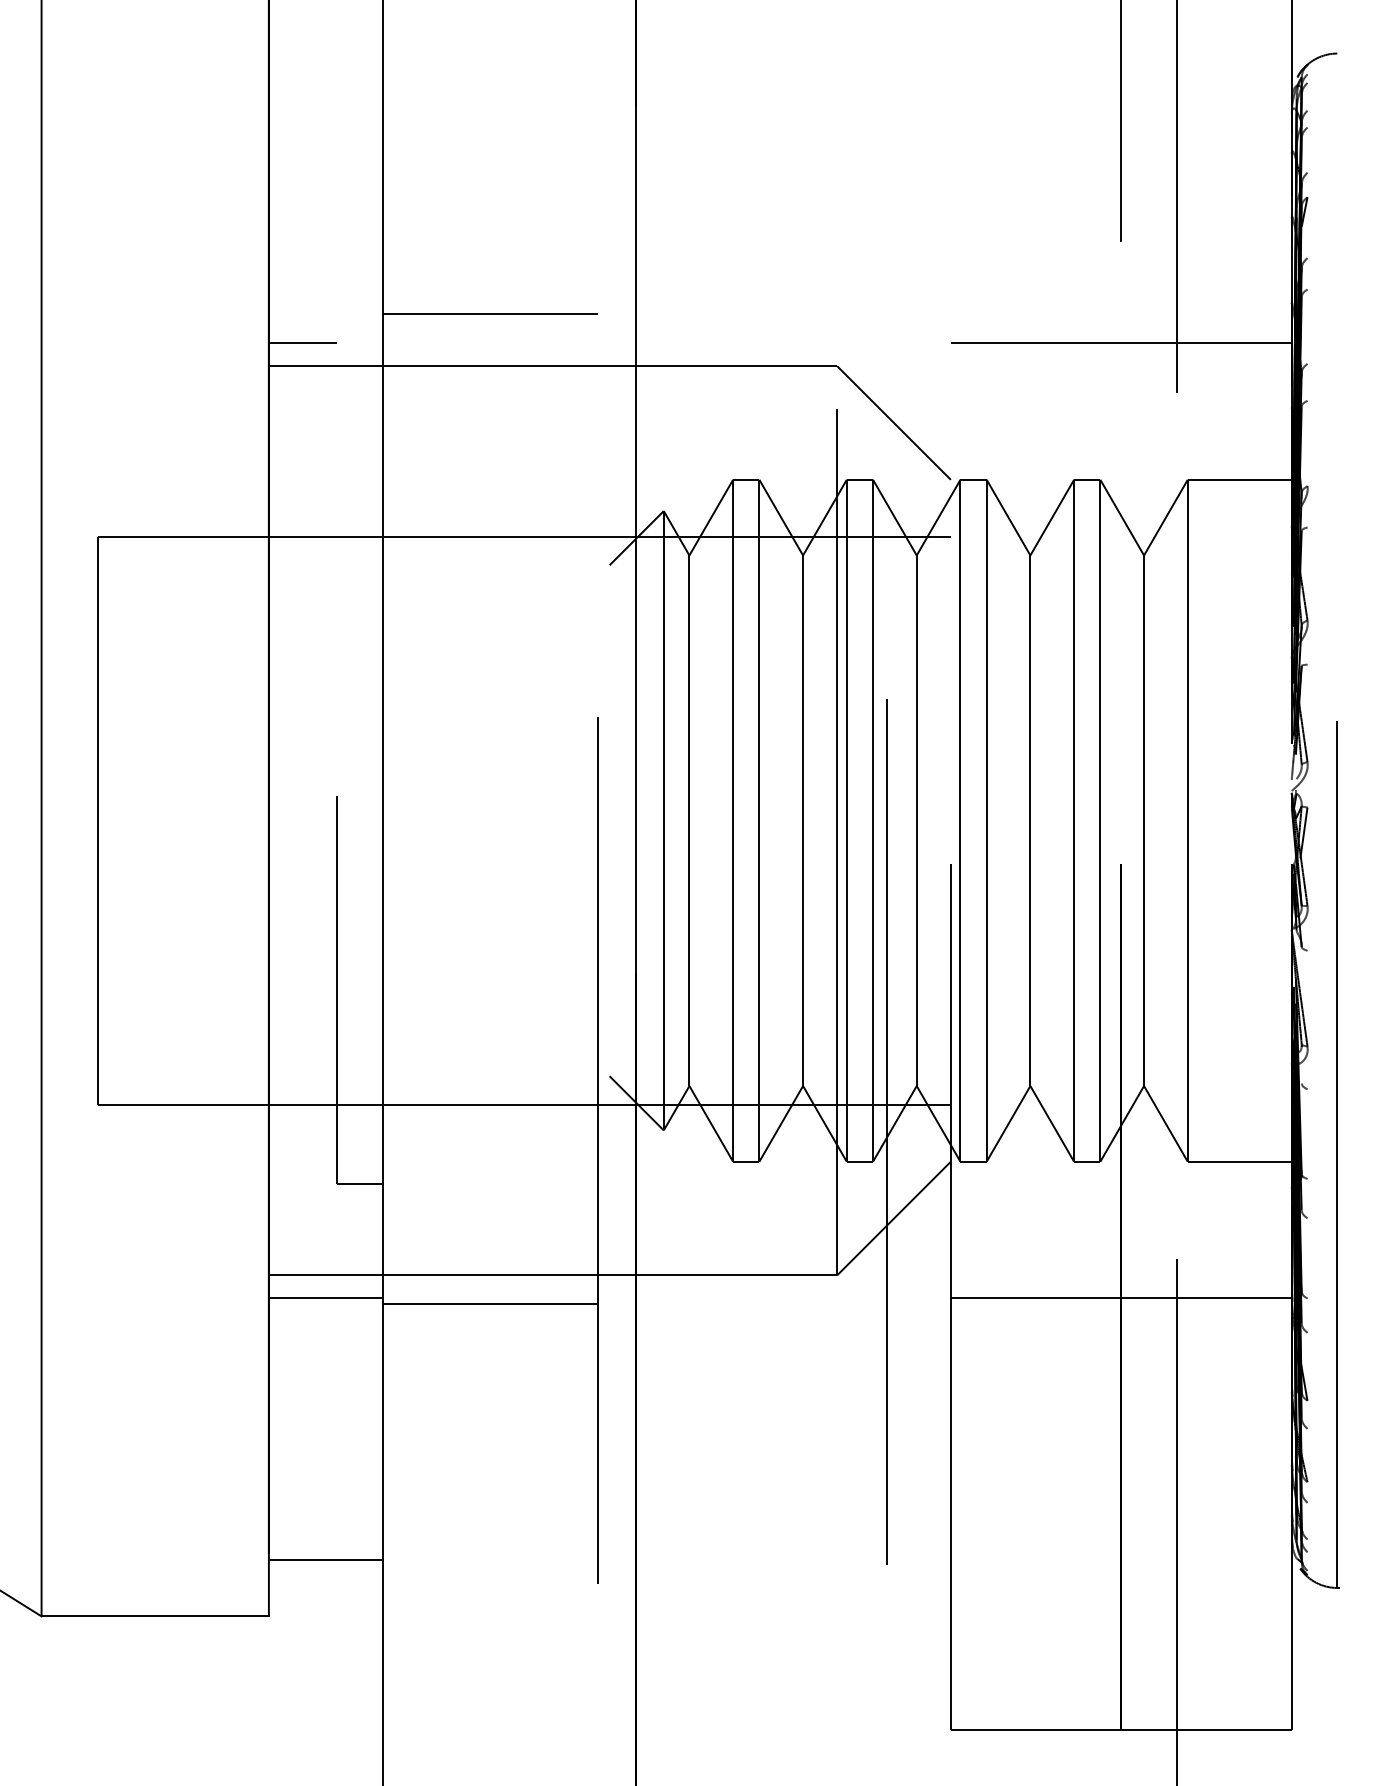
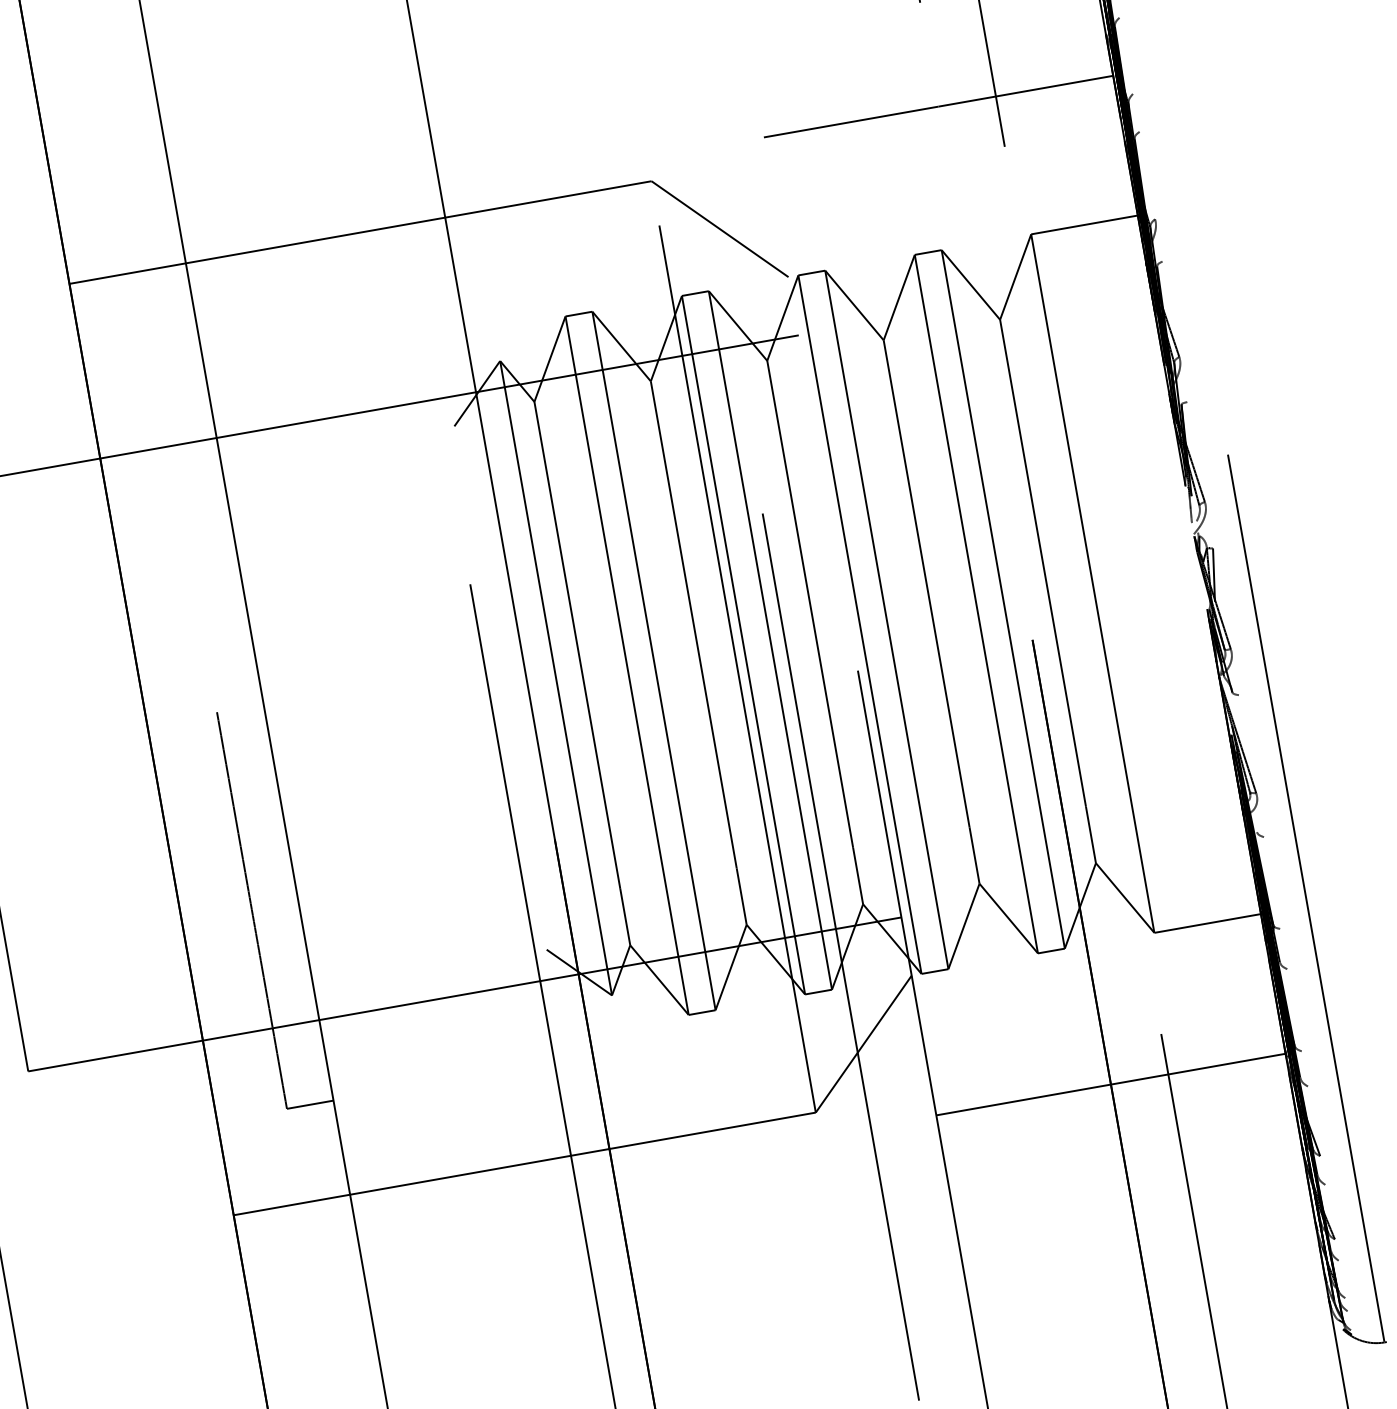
line: (490, 313) -> (286, 189), removed
line: (302, 343) -> (99, 254), removed
line: (325, 1298) -> (295, 1228), removed
line: (490, 1304) -> (465, 1205), removed

